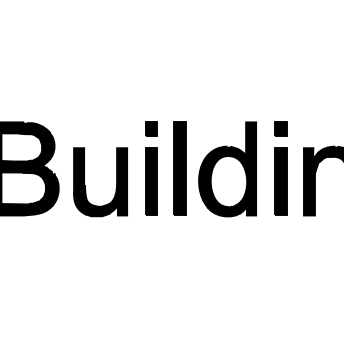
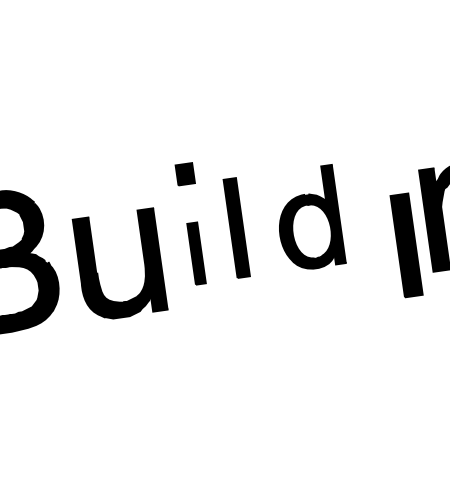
part: (280, 128) -> (379, 145), removed
part: (179, 168) -> (235, 227), size x0.7
part: (227, 169) -> (308, 218), size x0.7
part: (151, 181) -> (196, 253), size x0.6
part: (280, 181) -> (405, 244), moved

